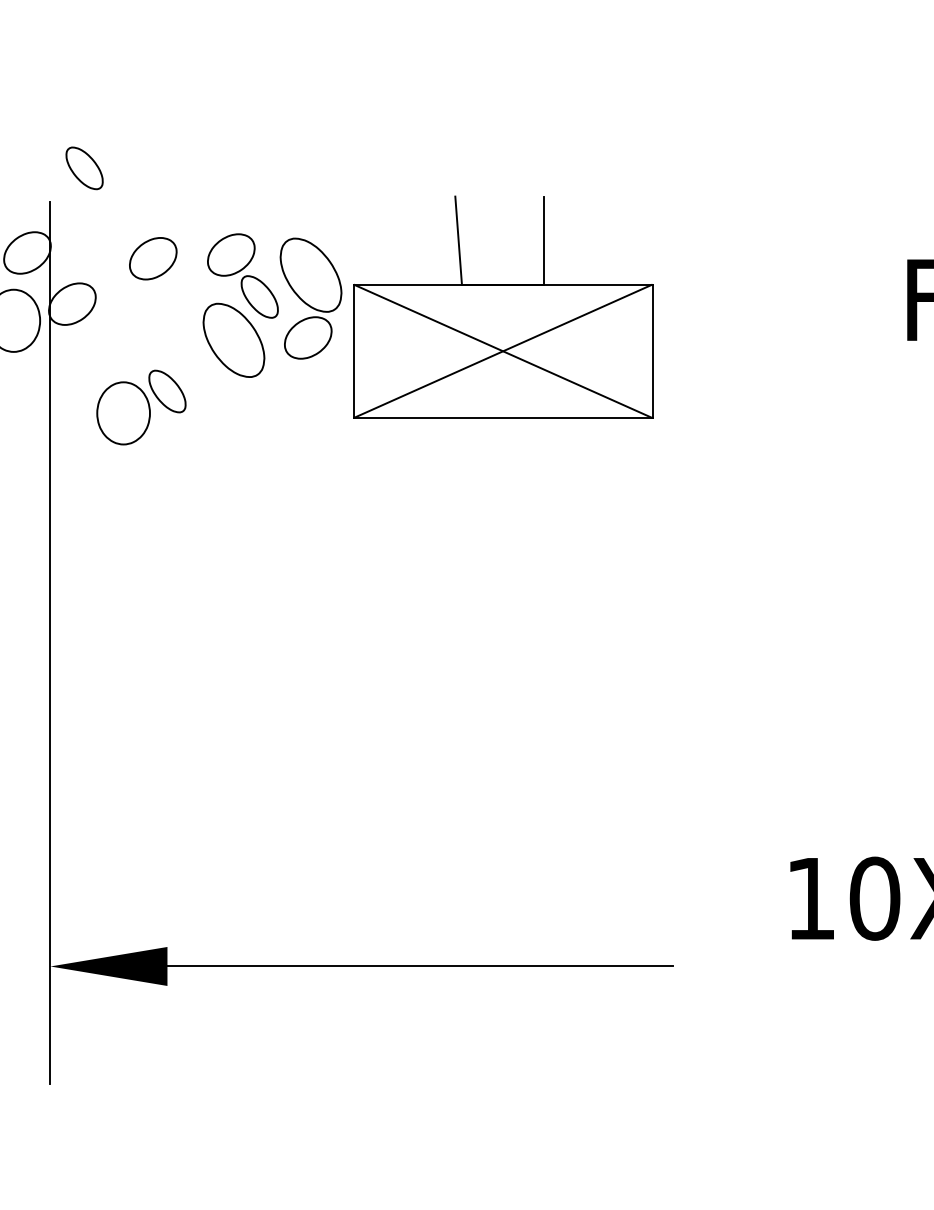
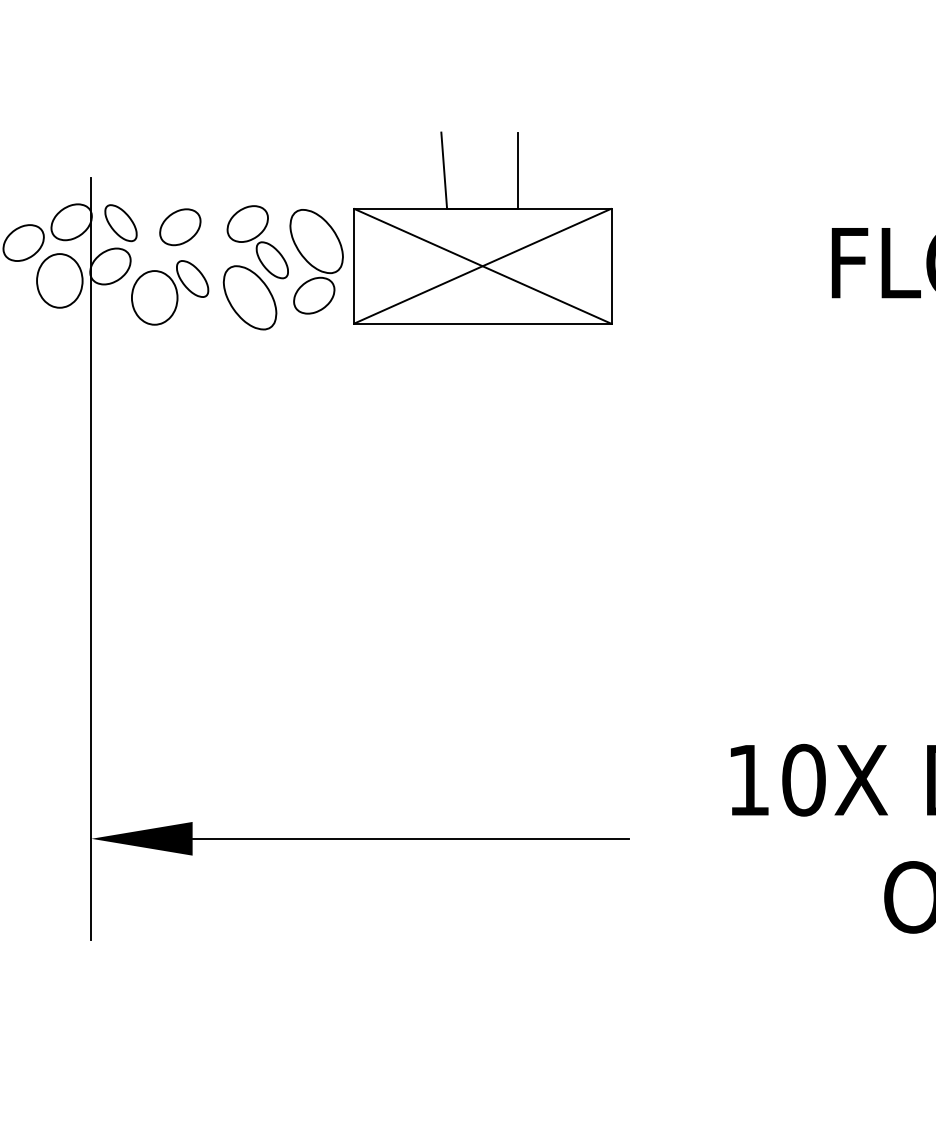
part: (84, 168) -> (120, 223), moved
part: (502, 306) -> (482, 227), moved
part: (141, 407) -> (170, 292), moved

